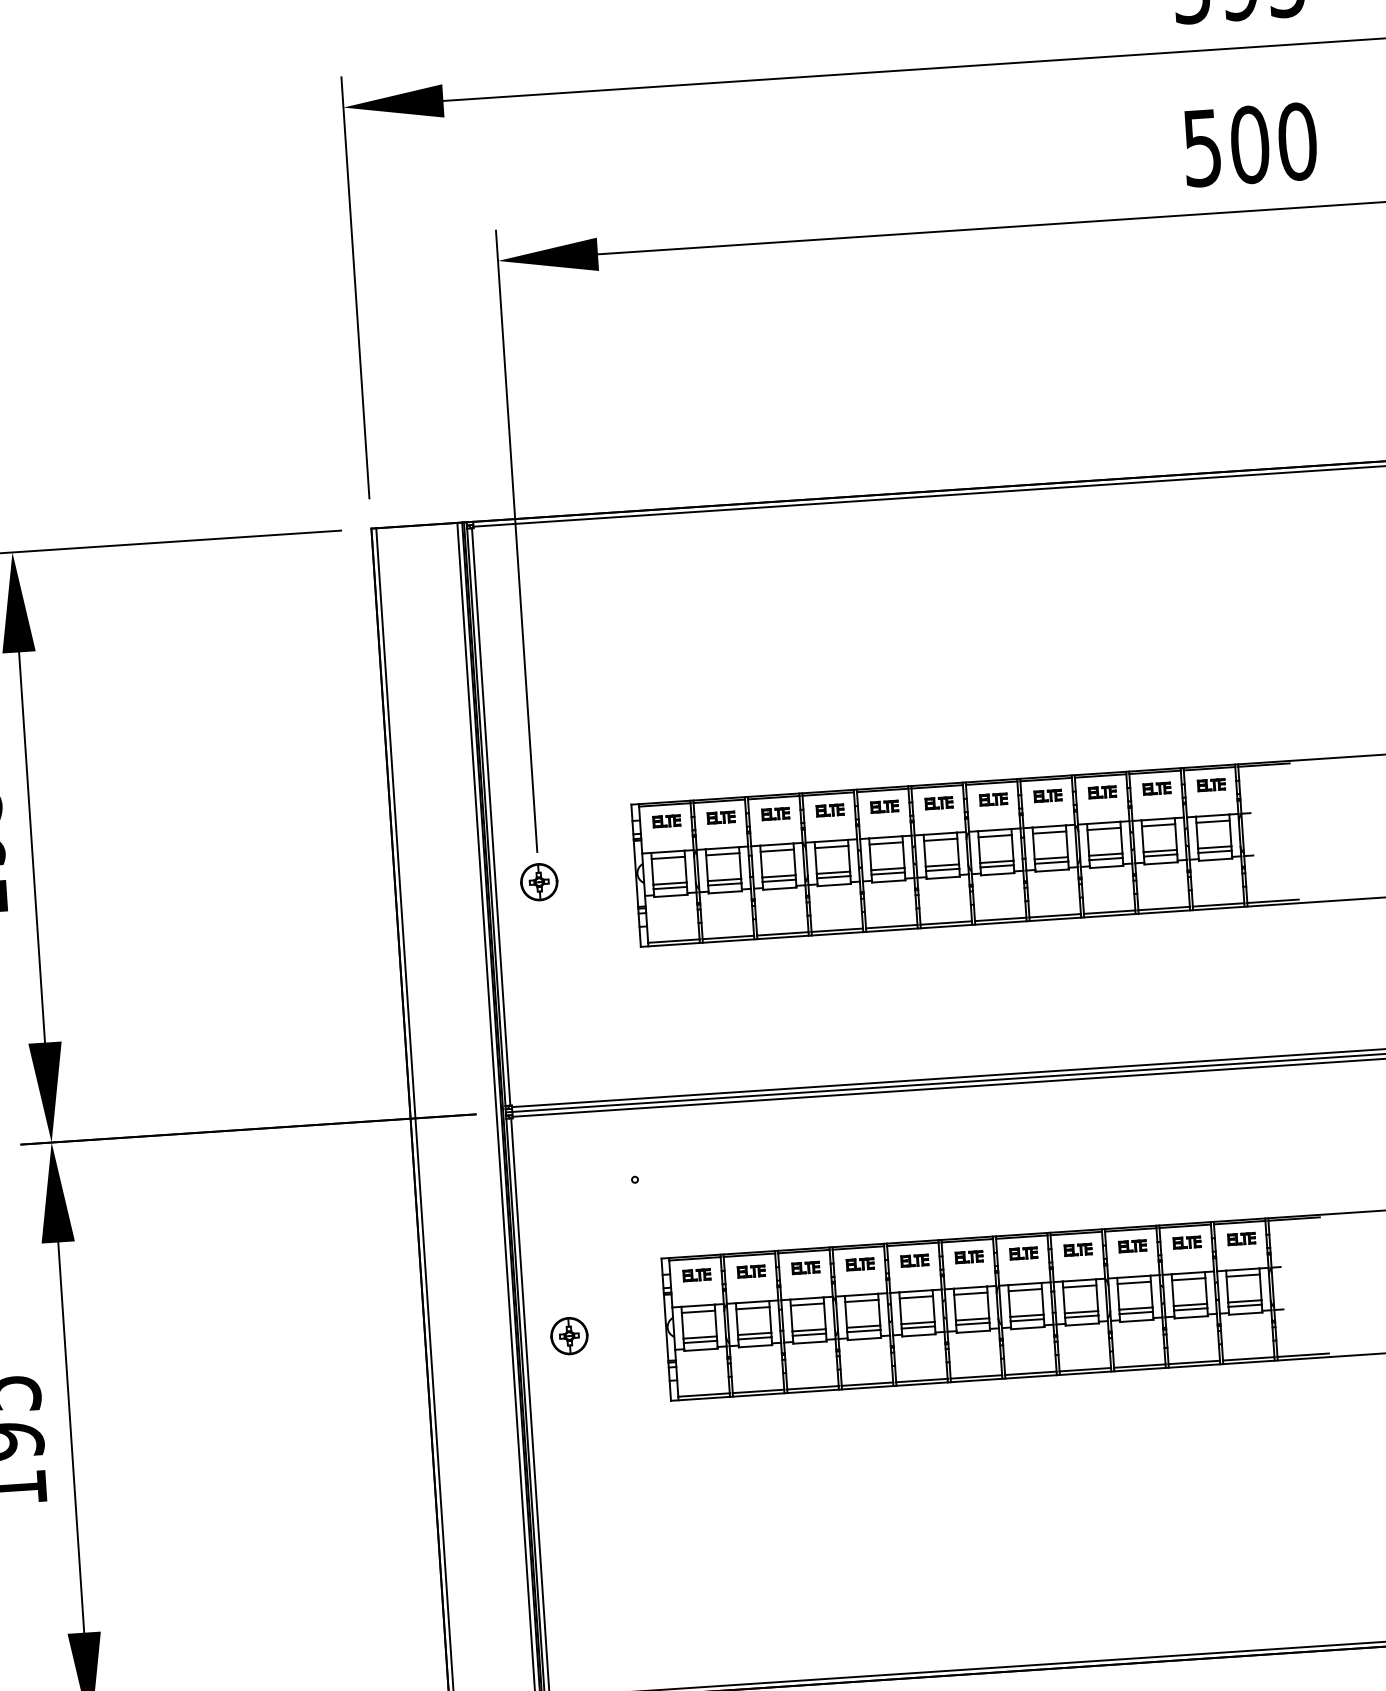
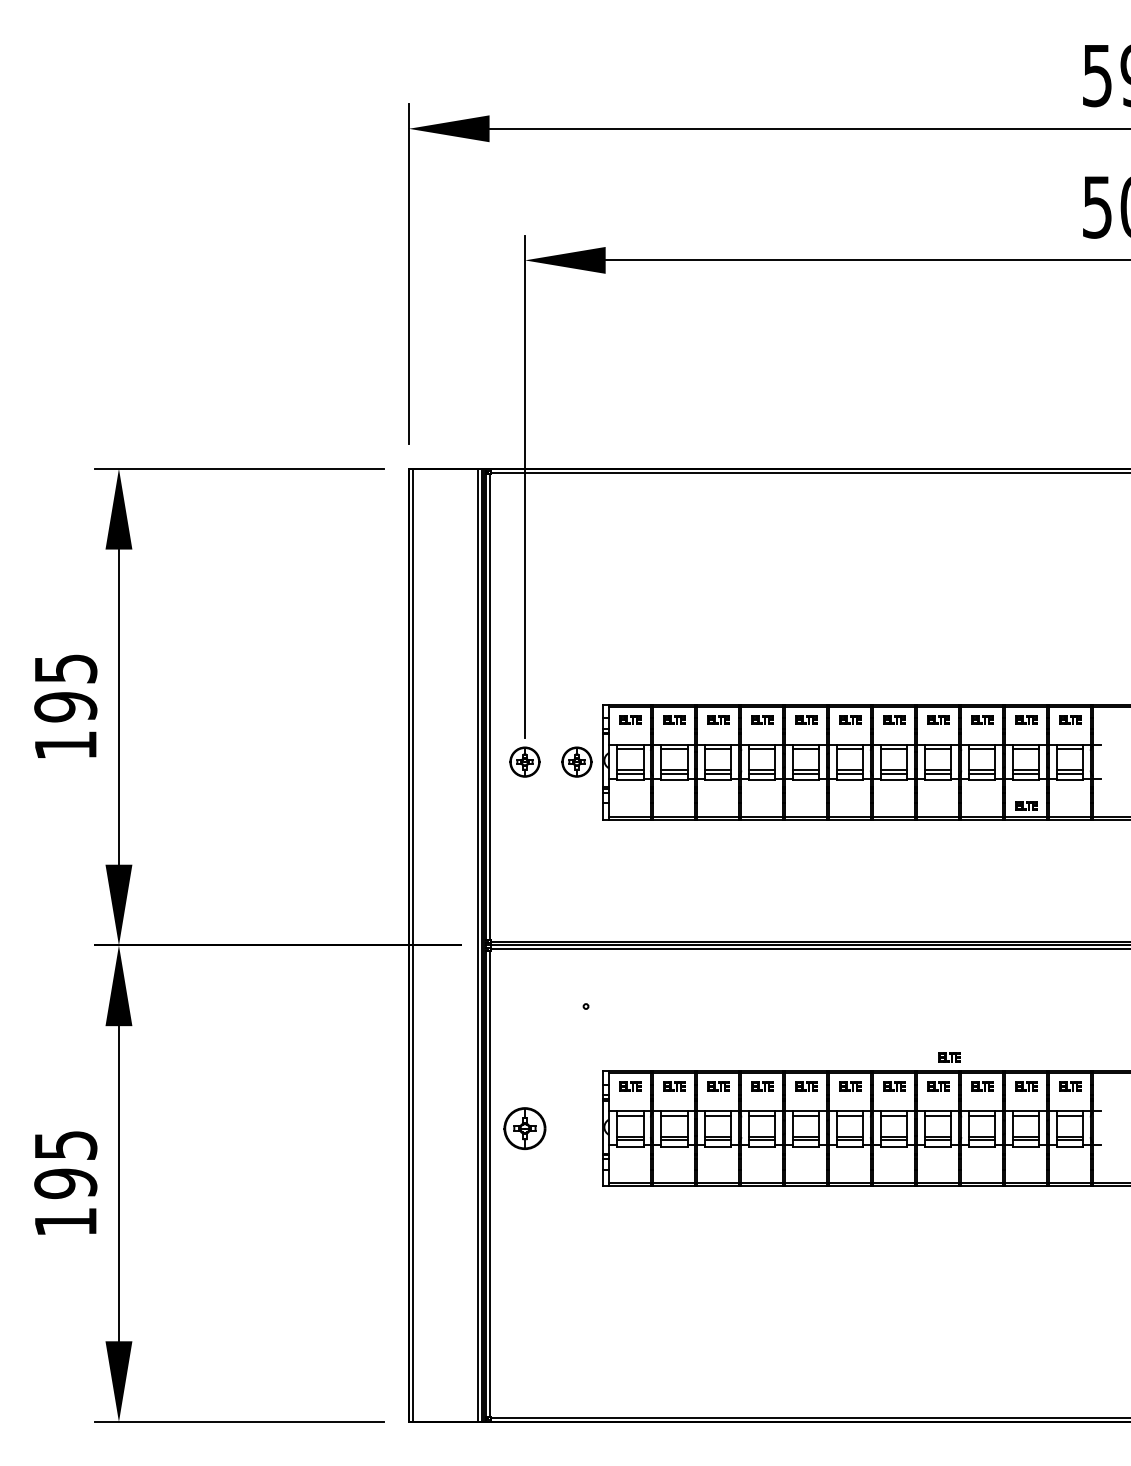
part: (603, 877) -> (576, 761), added
part: (1163, 894) -> (1026, 805), added
part: (1089, 1213) -> (949, 1057), added
part: (568, 1335) -> (524, 1128), size x1.4

